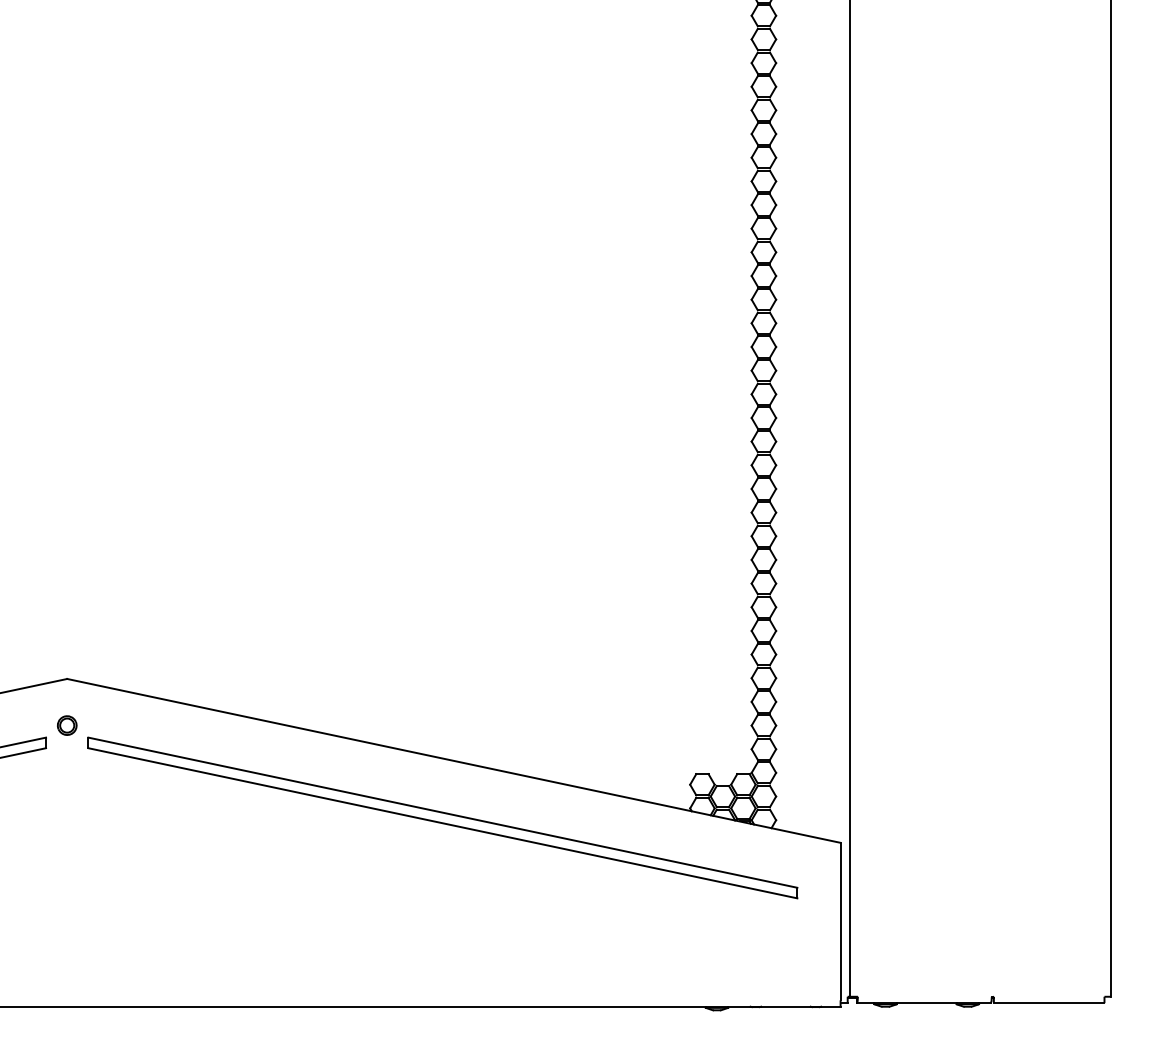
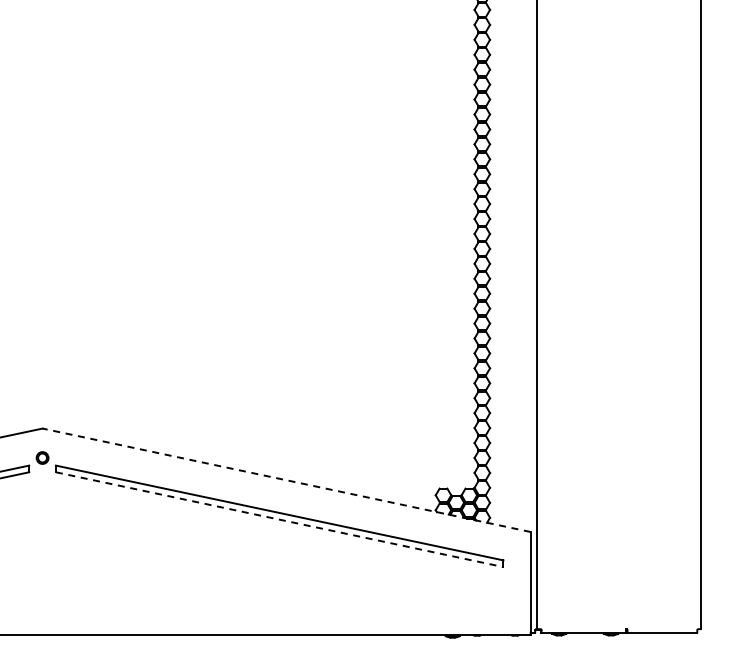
line: (453, 761) -> (286, 480), solid -> dashed
line: (442, 823) -> (279, 519), solid -> dashed

